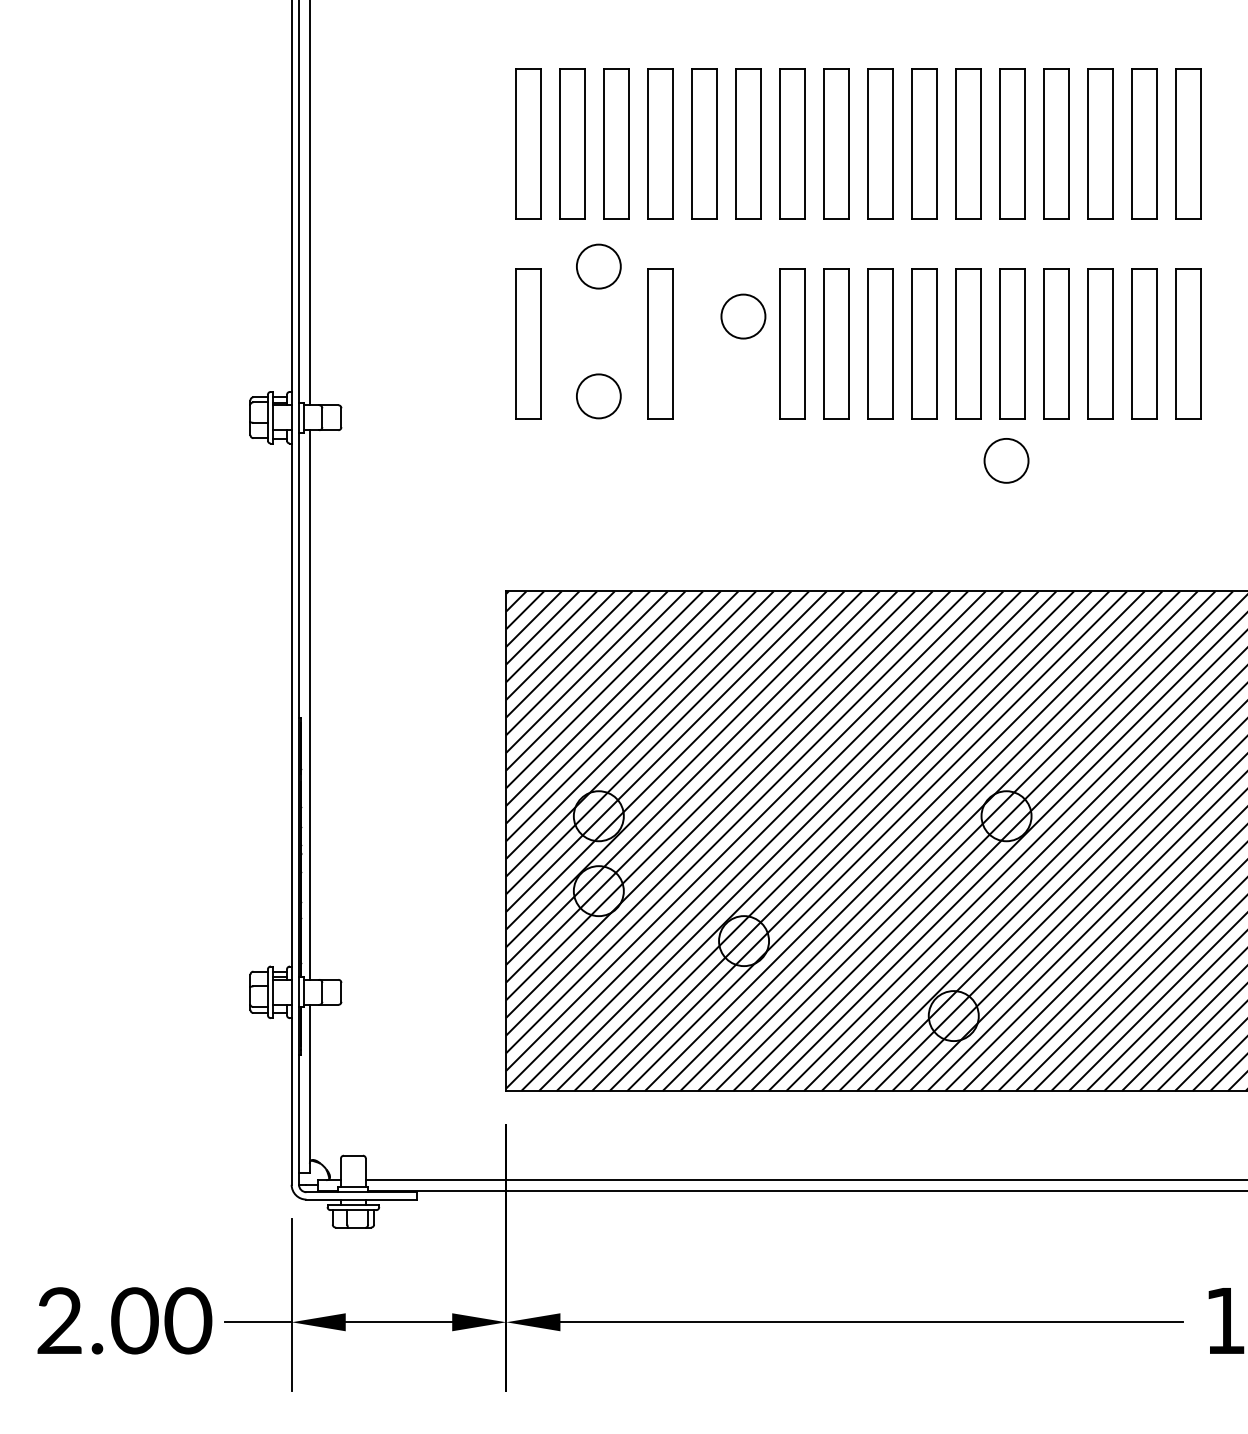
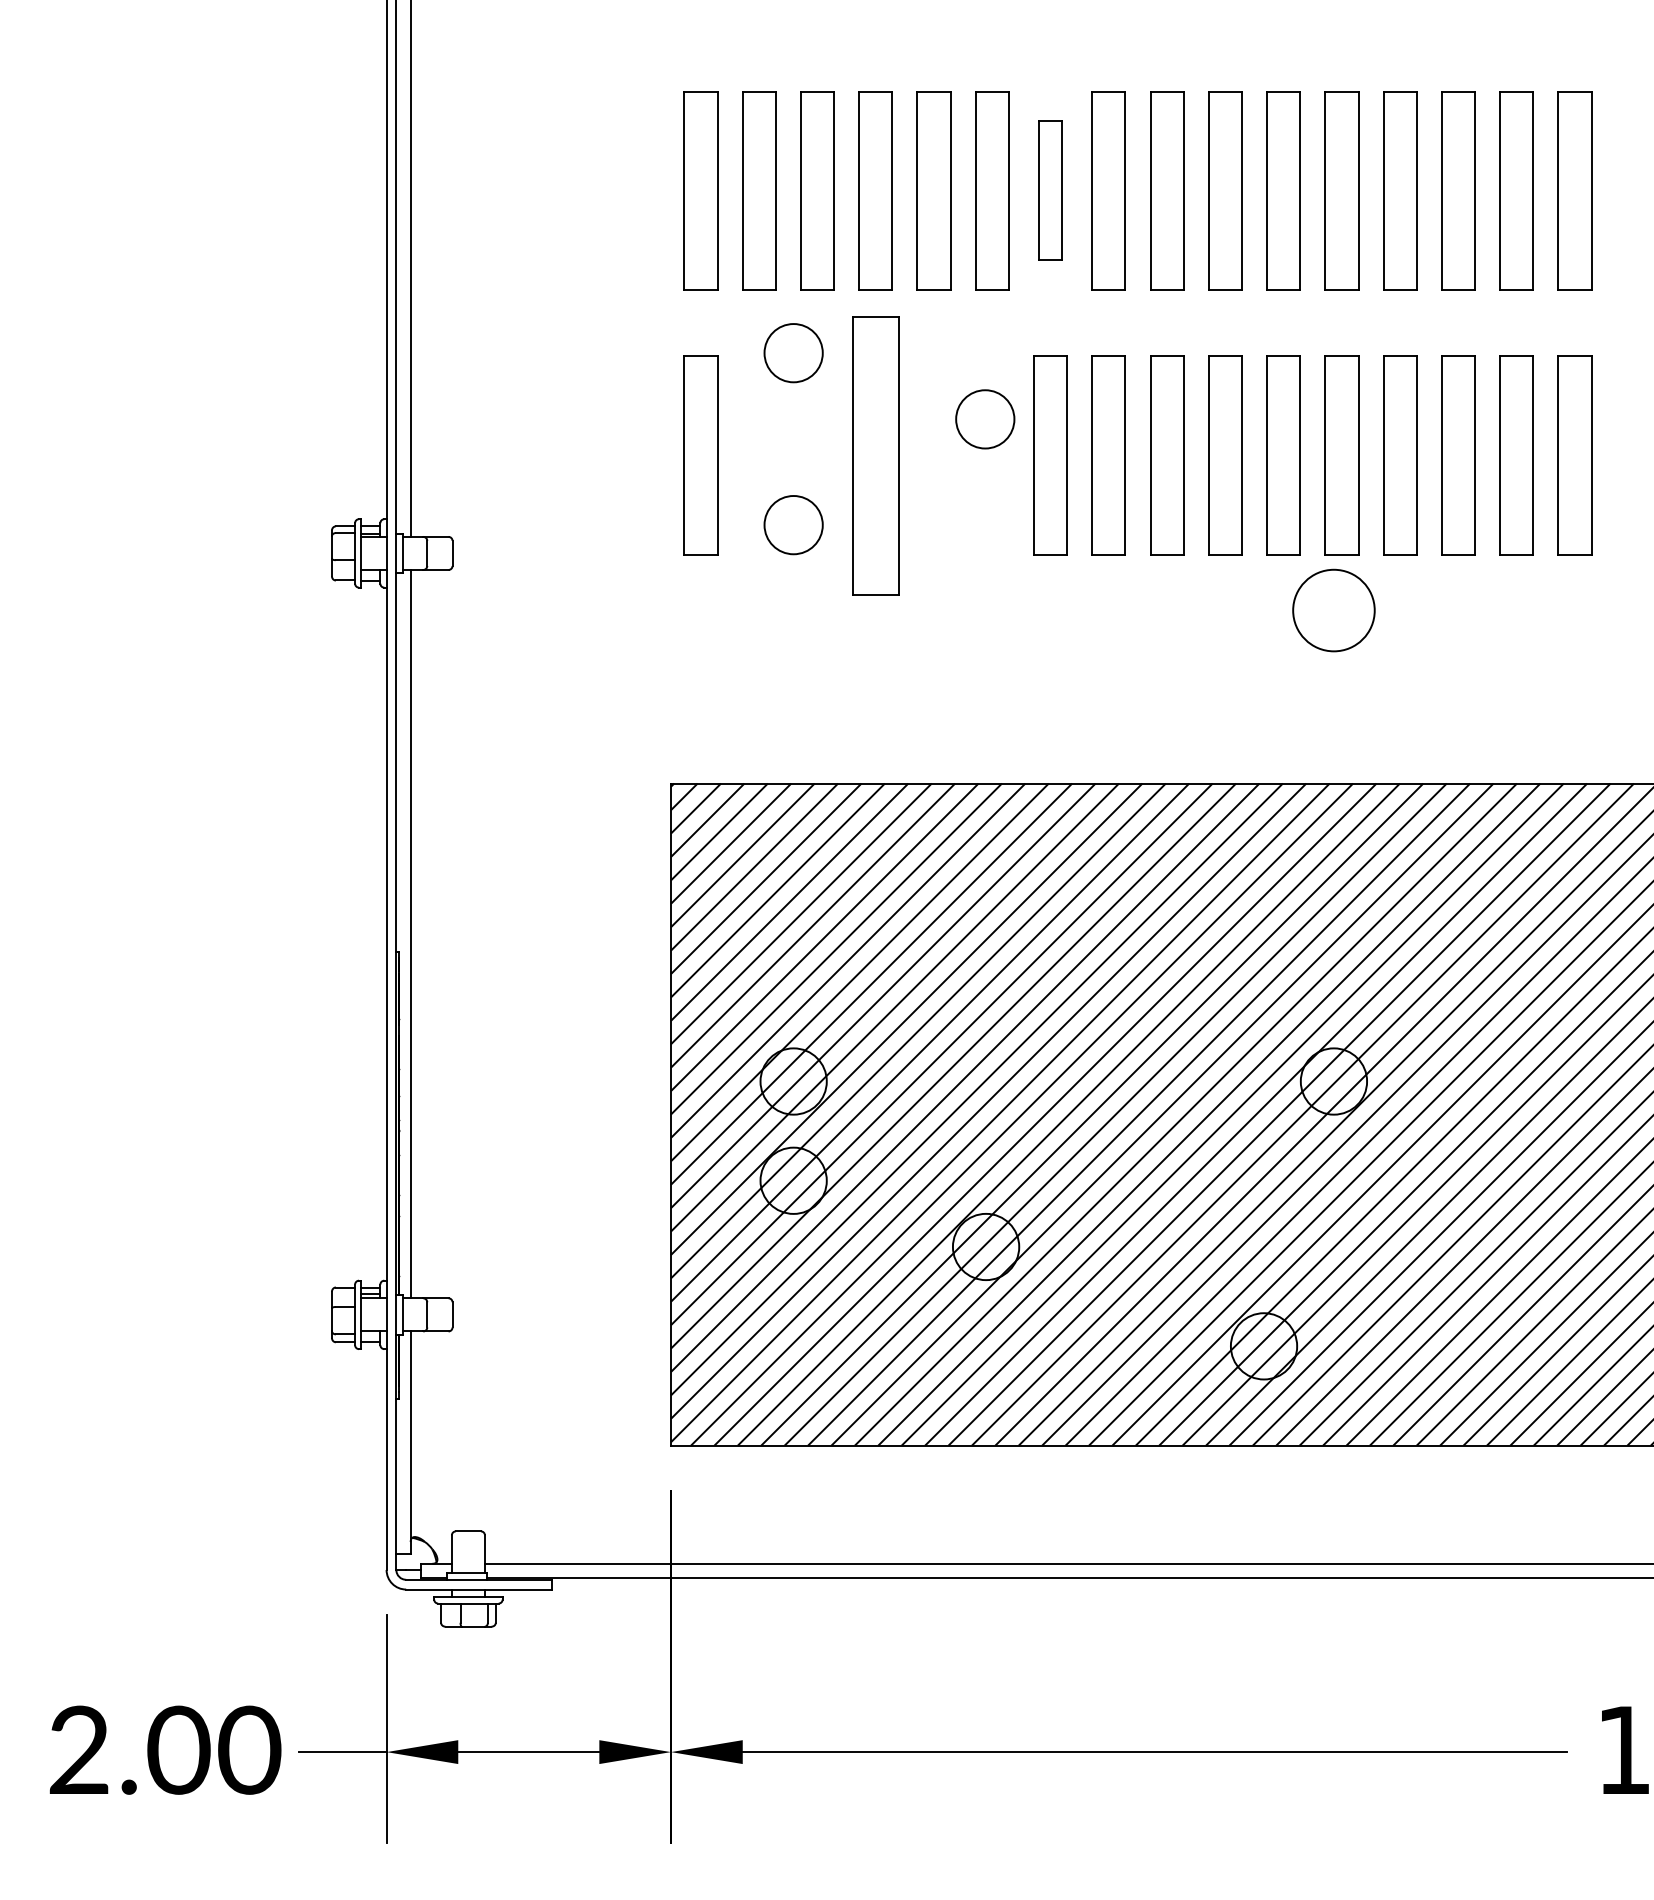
part: (792, 143) -> (1050, 189), size x0.7
part: (660, 343) -> (875, 455), size x1.4
circle: (1006, 460) -> (1333, 610), size x1.4

